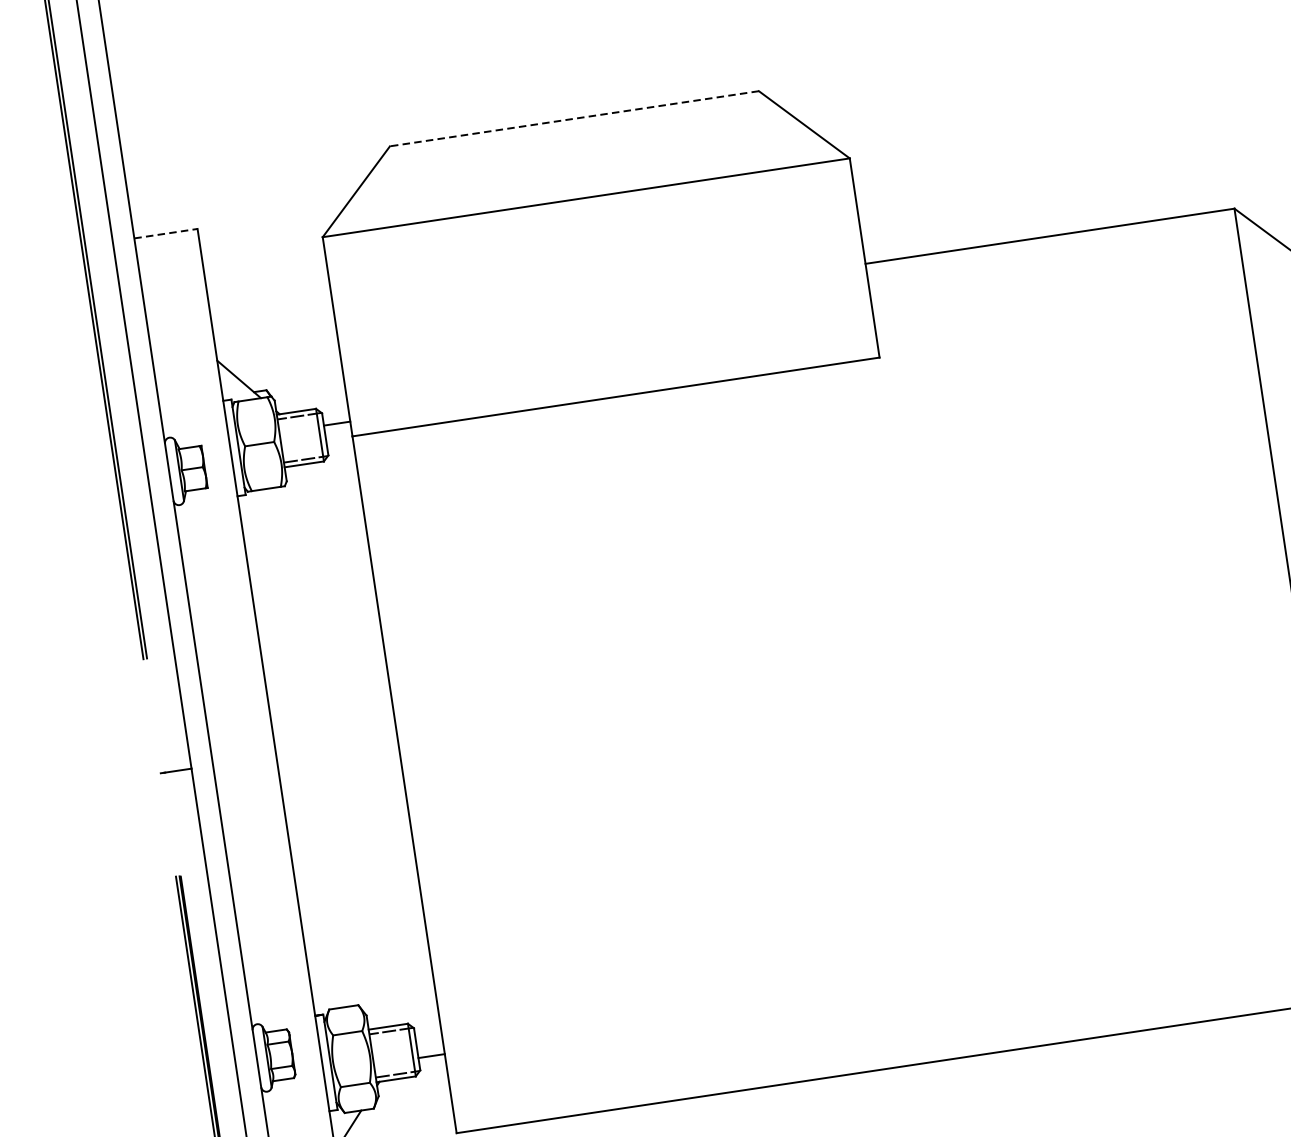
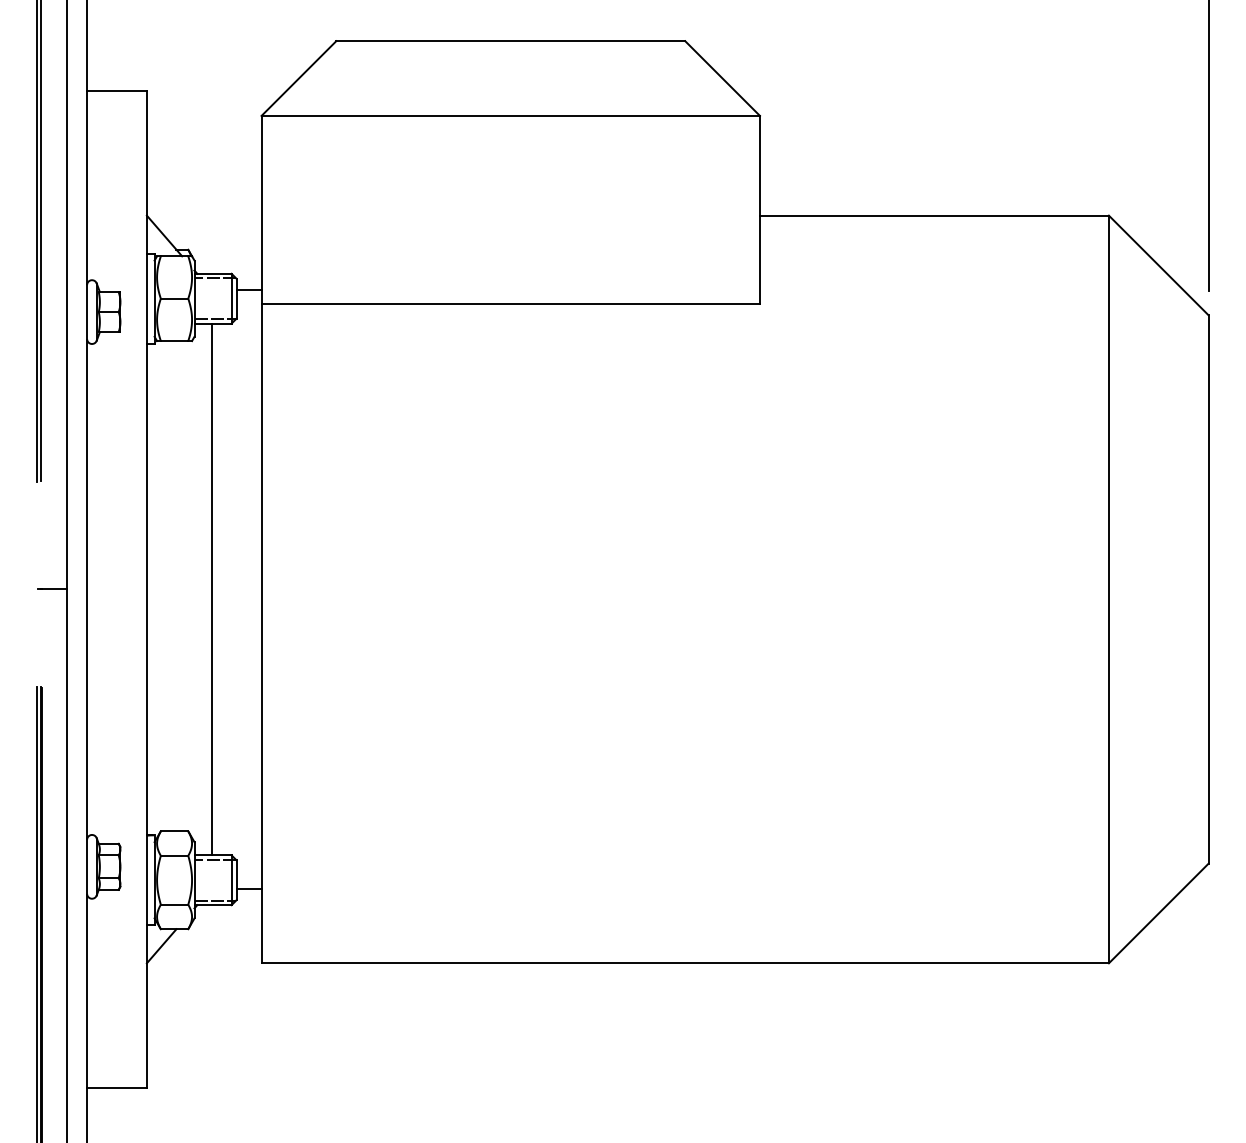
line: (574, 119) -> (510, 41), dashed -> solid
line: (165, 234) -> (116, 91), dashed -> solid
line: (344, 745) -> (211, 589), added

